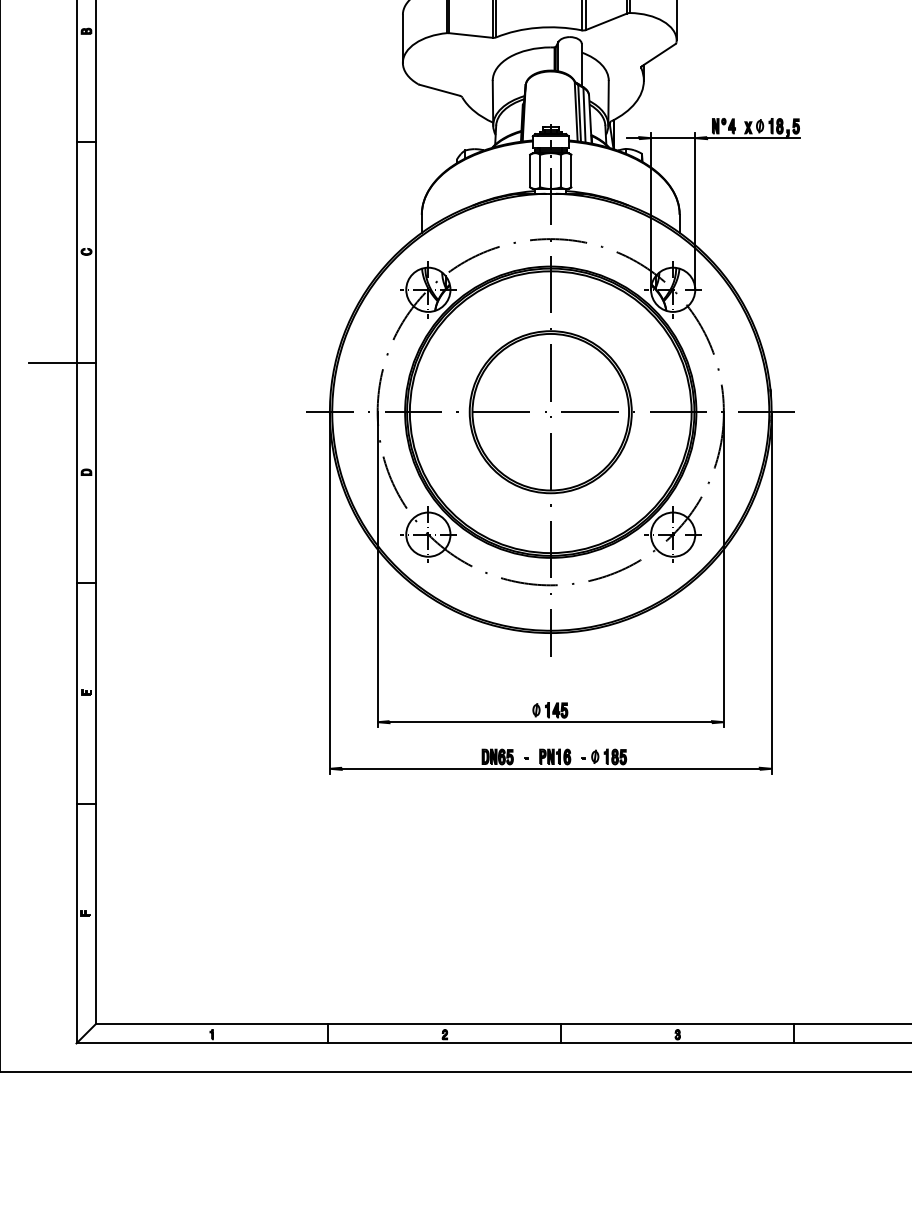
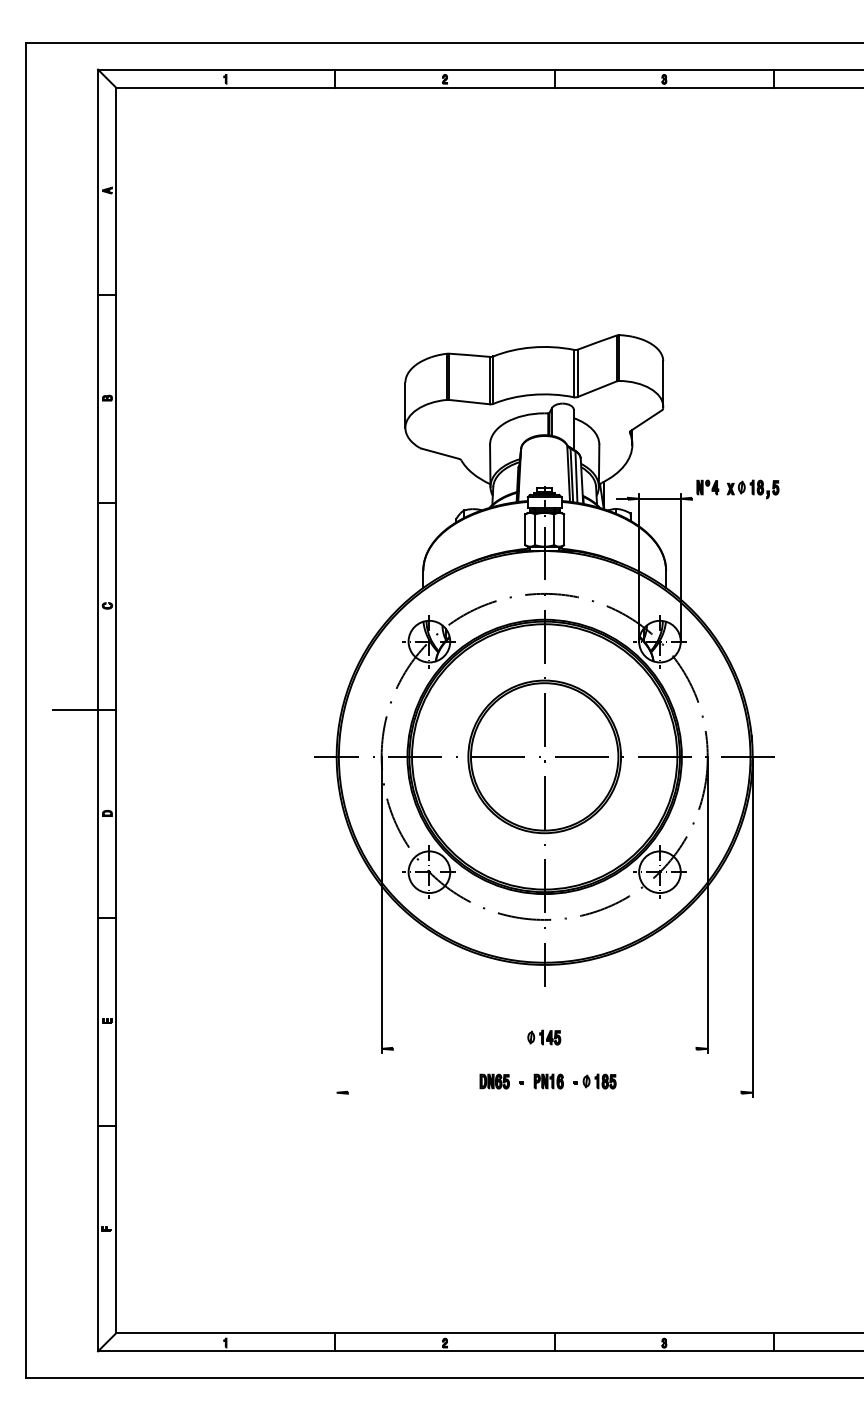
line: (753, 137) -> (735, 498), removed
line: (329, 592) -> (336, 926), removed
line: (550, 721) -> (544, 1048), removed
line: (550, 768) -> (544, 1092), removed

